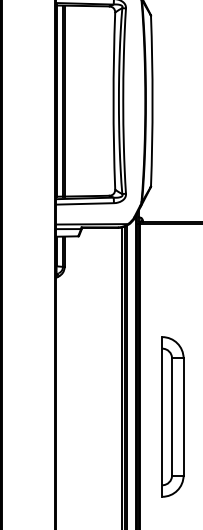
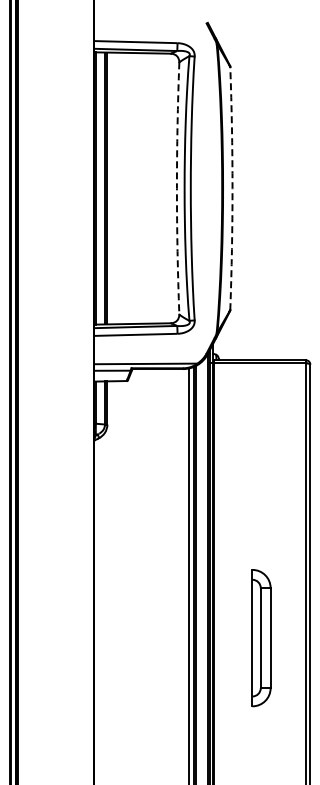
arc: (113, 101) -> (176, 188), solid -> dashed
arc: (152, 101) -> (232, 188), solid -> dashed
part: (172, 416) -> (261, 637), size x0.6

